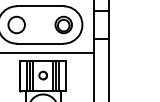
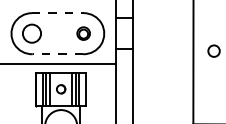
line: (39, 6) -> (57, 13), solid -> dashed
part: (63, 24) -> (83, 33), size x0.7
line: (39, 43) -> (57, 54), solid -> dashed

